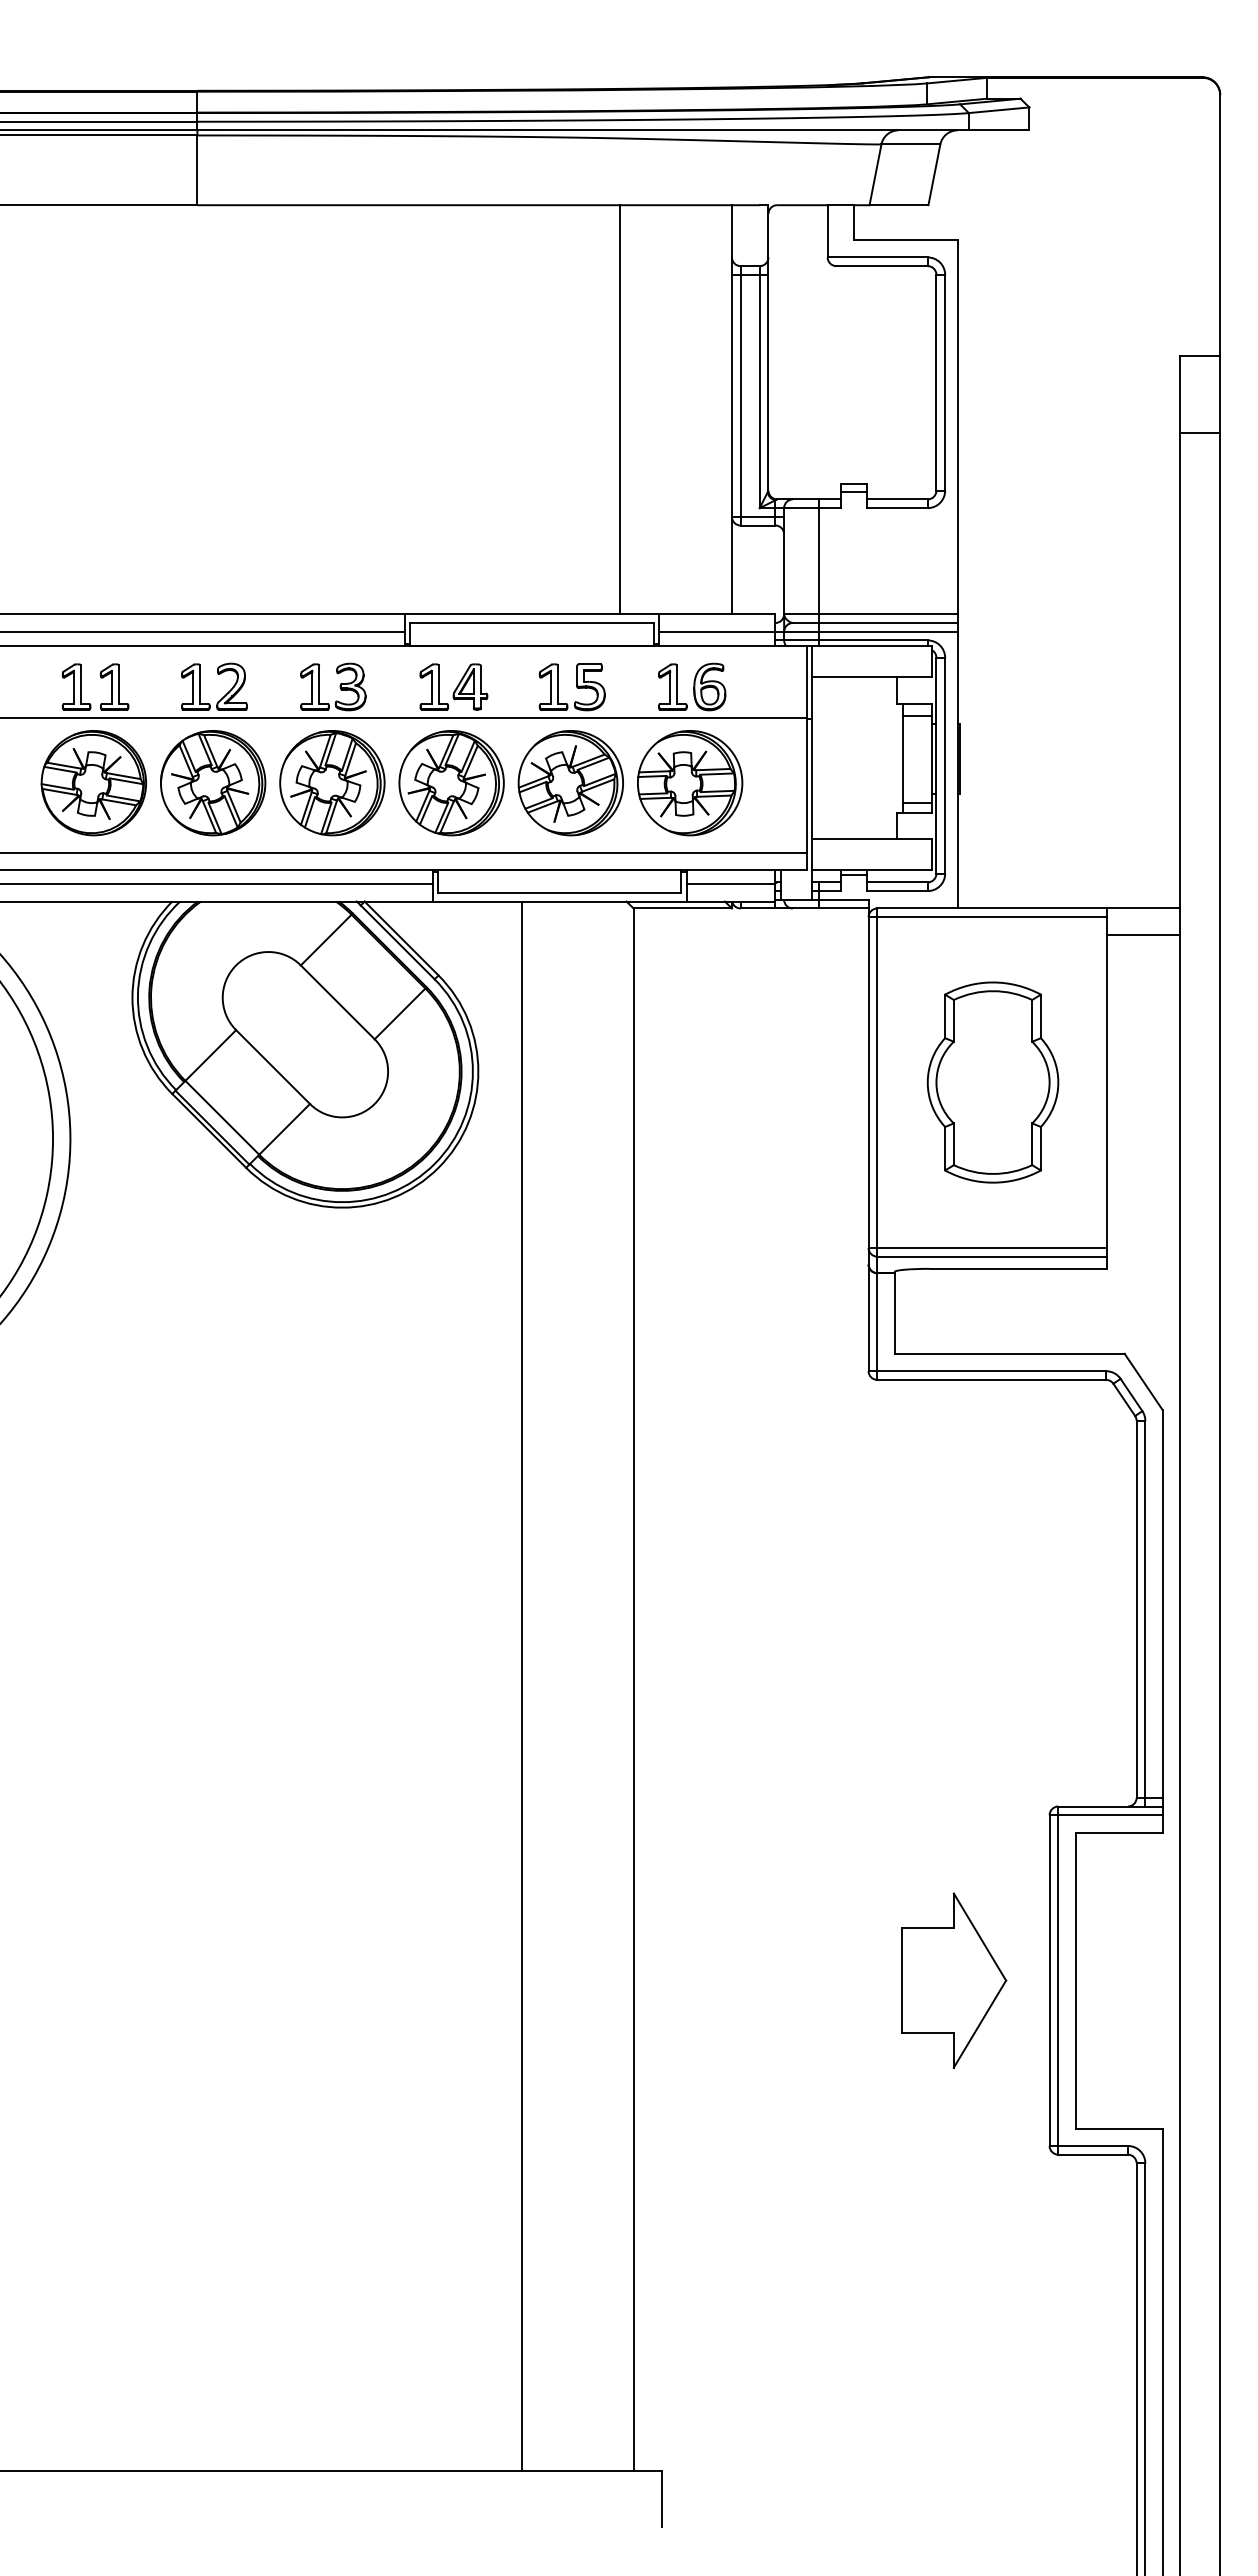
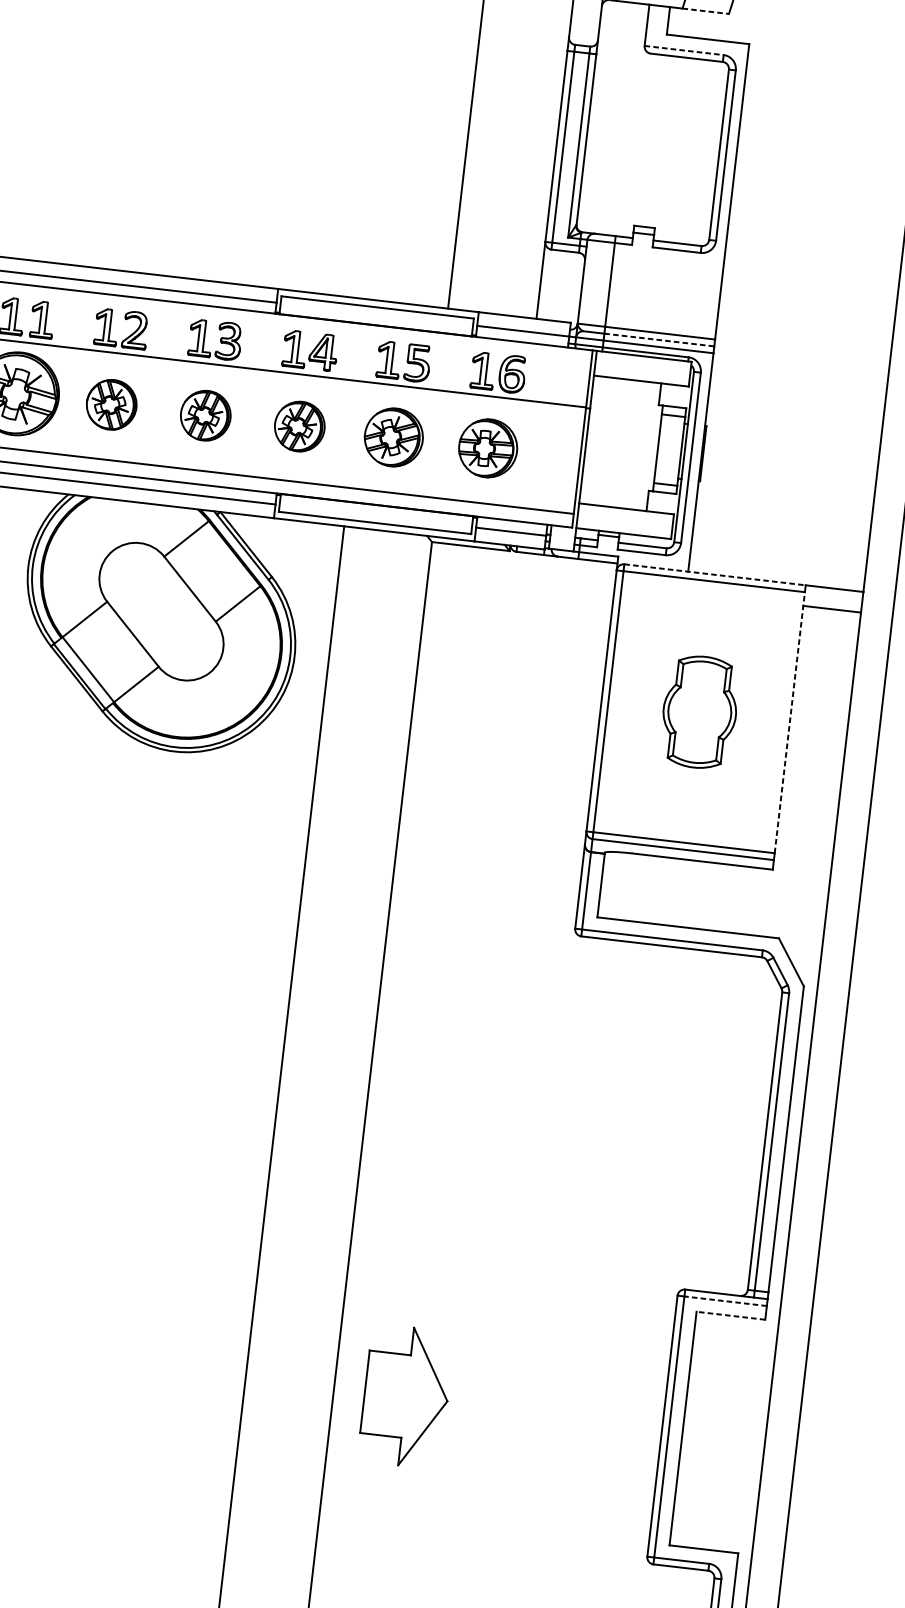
line: (899, 205) -> (706, 11), solid -> dashed
line: (878, 257) -> (684, 50), solid -> dashed
line: (888, 623) -> (659, 340), solid -> dashed
part: (213, 783) -> (111, 405), size x0.6
part: (332, 783) -> (205, 415), size x0.6
part: (451, 783) -> (299, 426), size x0.6
part: (570, 783) -> (393, 437), size x0.7
part: (690, 783) -> (488, 448), size x0.7
line: (992, 908) -> (715, 574), solid -> dashed
part: (992, 1082) -> (699, 712), size x0.7
line: (1107, 1082) -> (790, 722), solid -> dashed
line: (1110, 1815) -> (725, 1301), solid -> dashed
line: (1119, 1832) -> (731, 1315), solid -> dashed
part: (954, 1980) -> (406, 1396), moved

